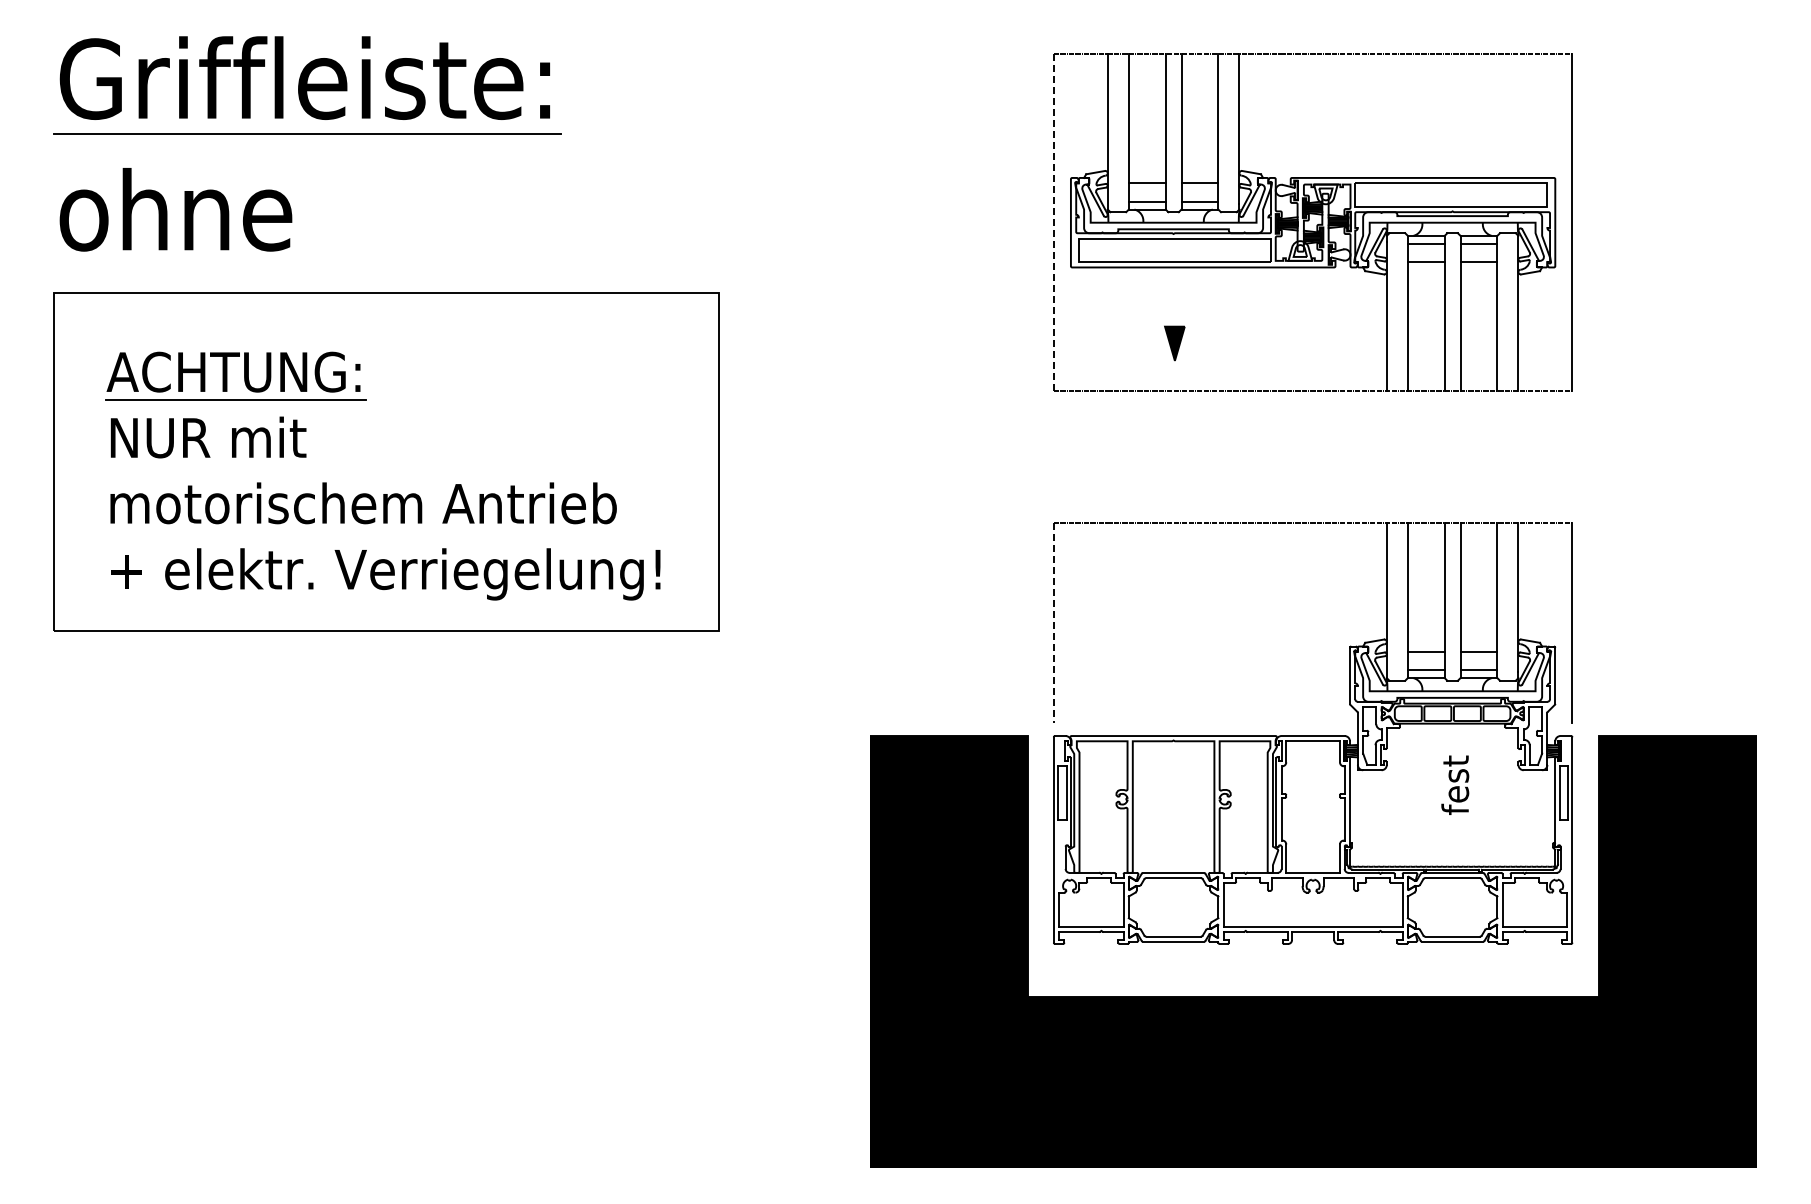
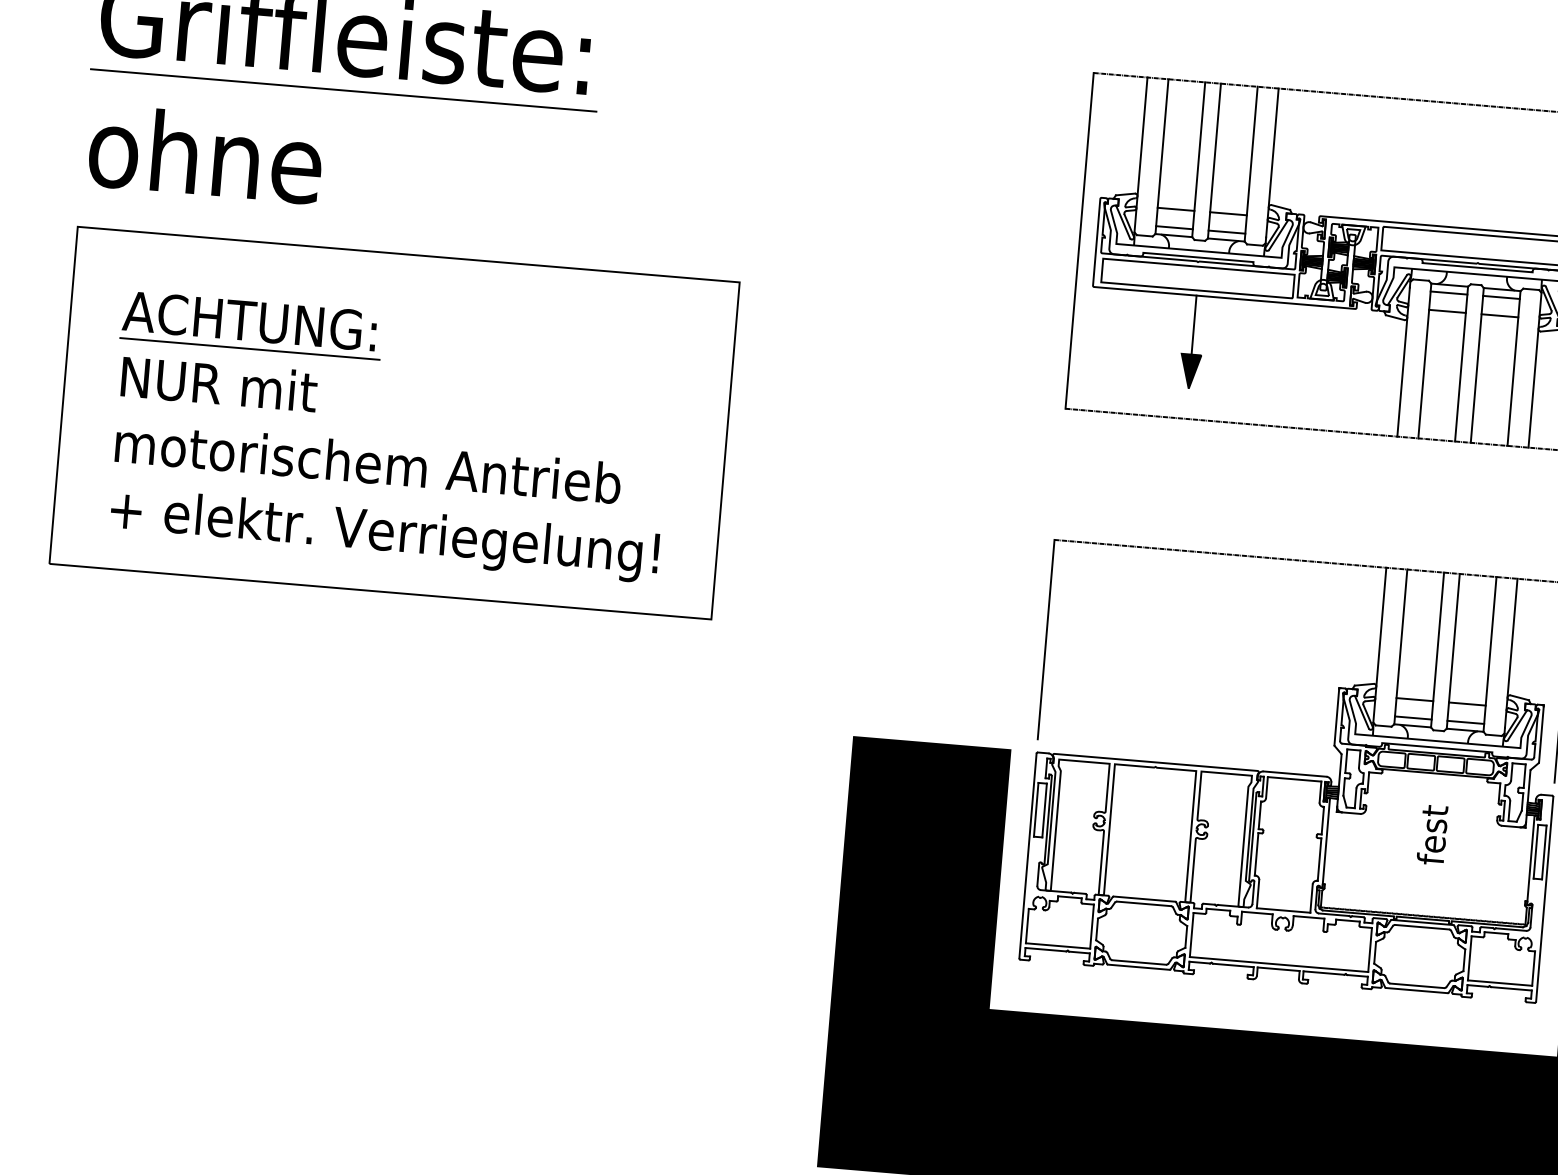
line: (1053, 223) -> (1079, 241), dashed -> solid
line: (1174, 296) -> (1193, 324), added
line: (1053, 623) -> (1045, 640), dashed -> solid

